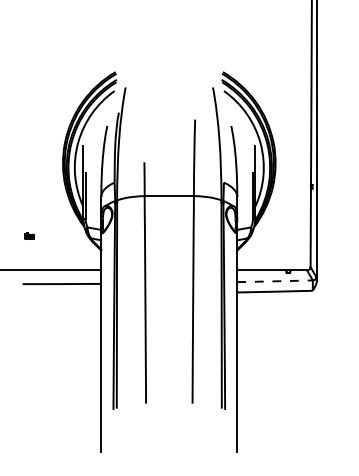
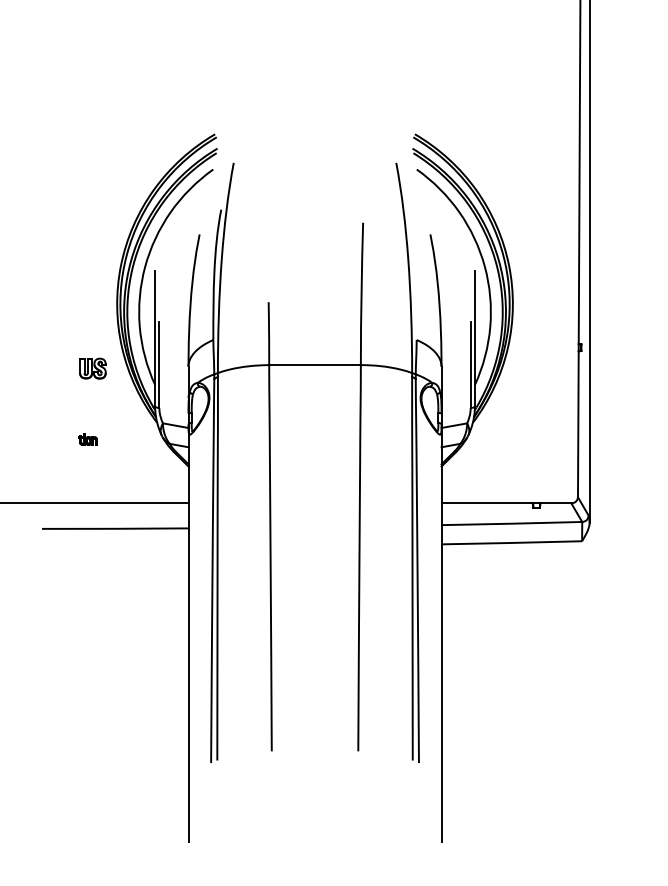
part: (49, 197) -> (92, 367), added
part: (29, 235) -> (88, 438), moved
arc: (275, 281) -> (512, 523), dashed -> solid

